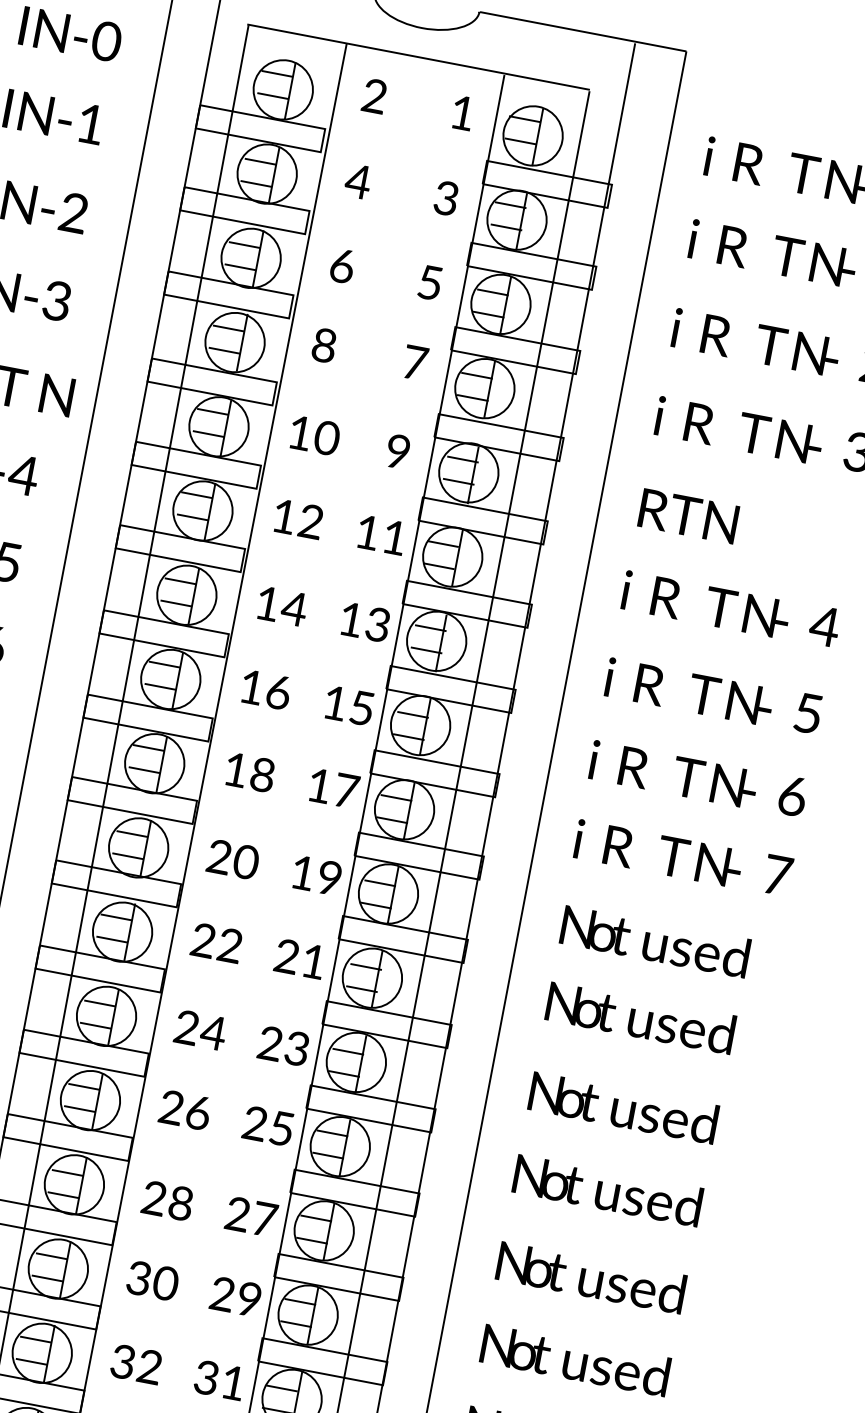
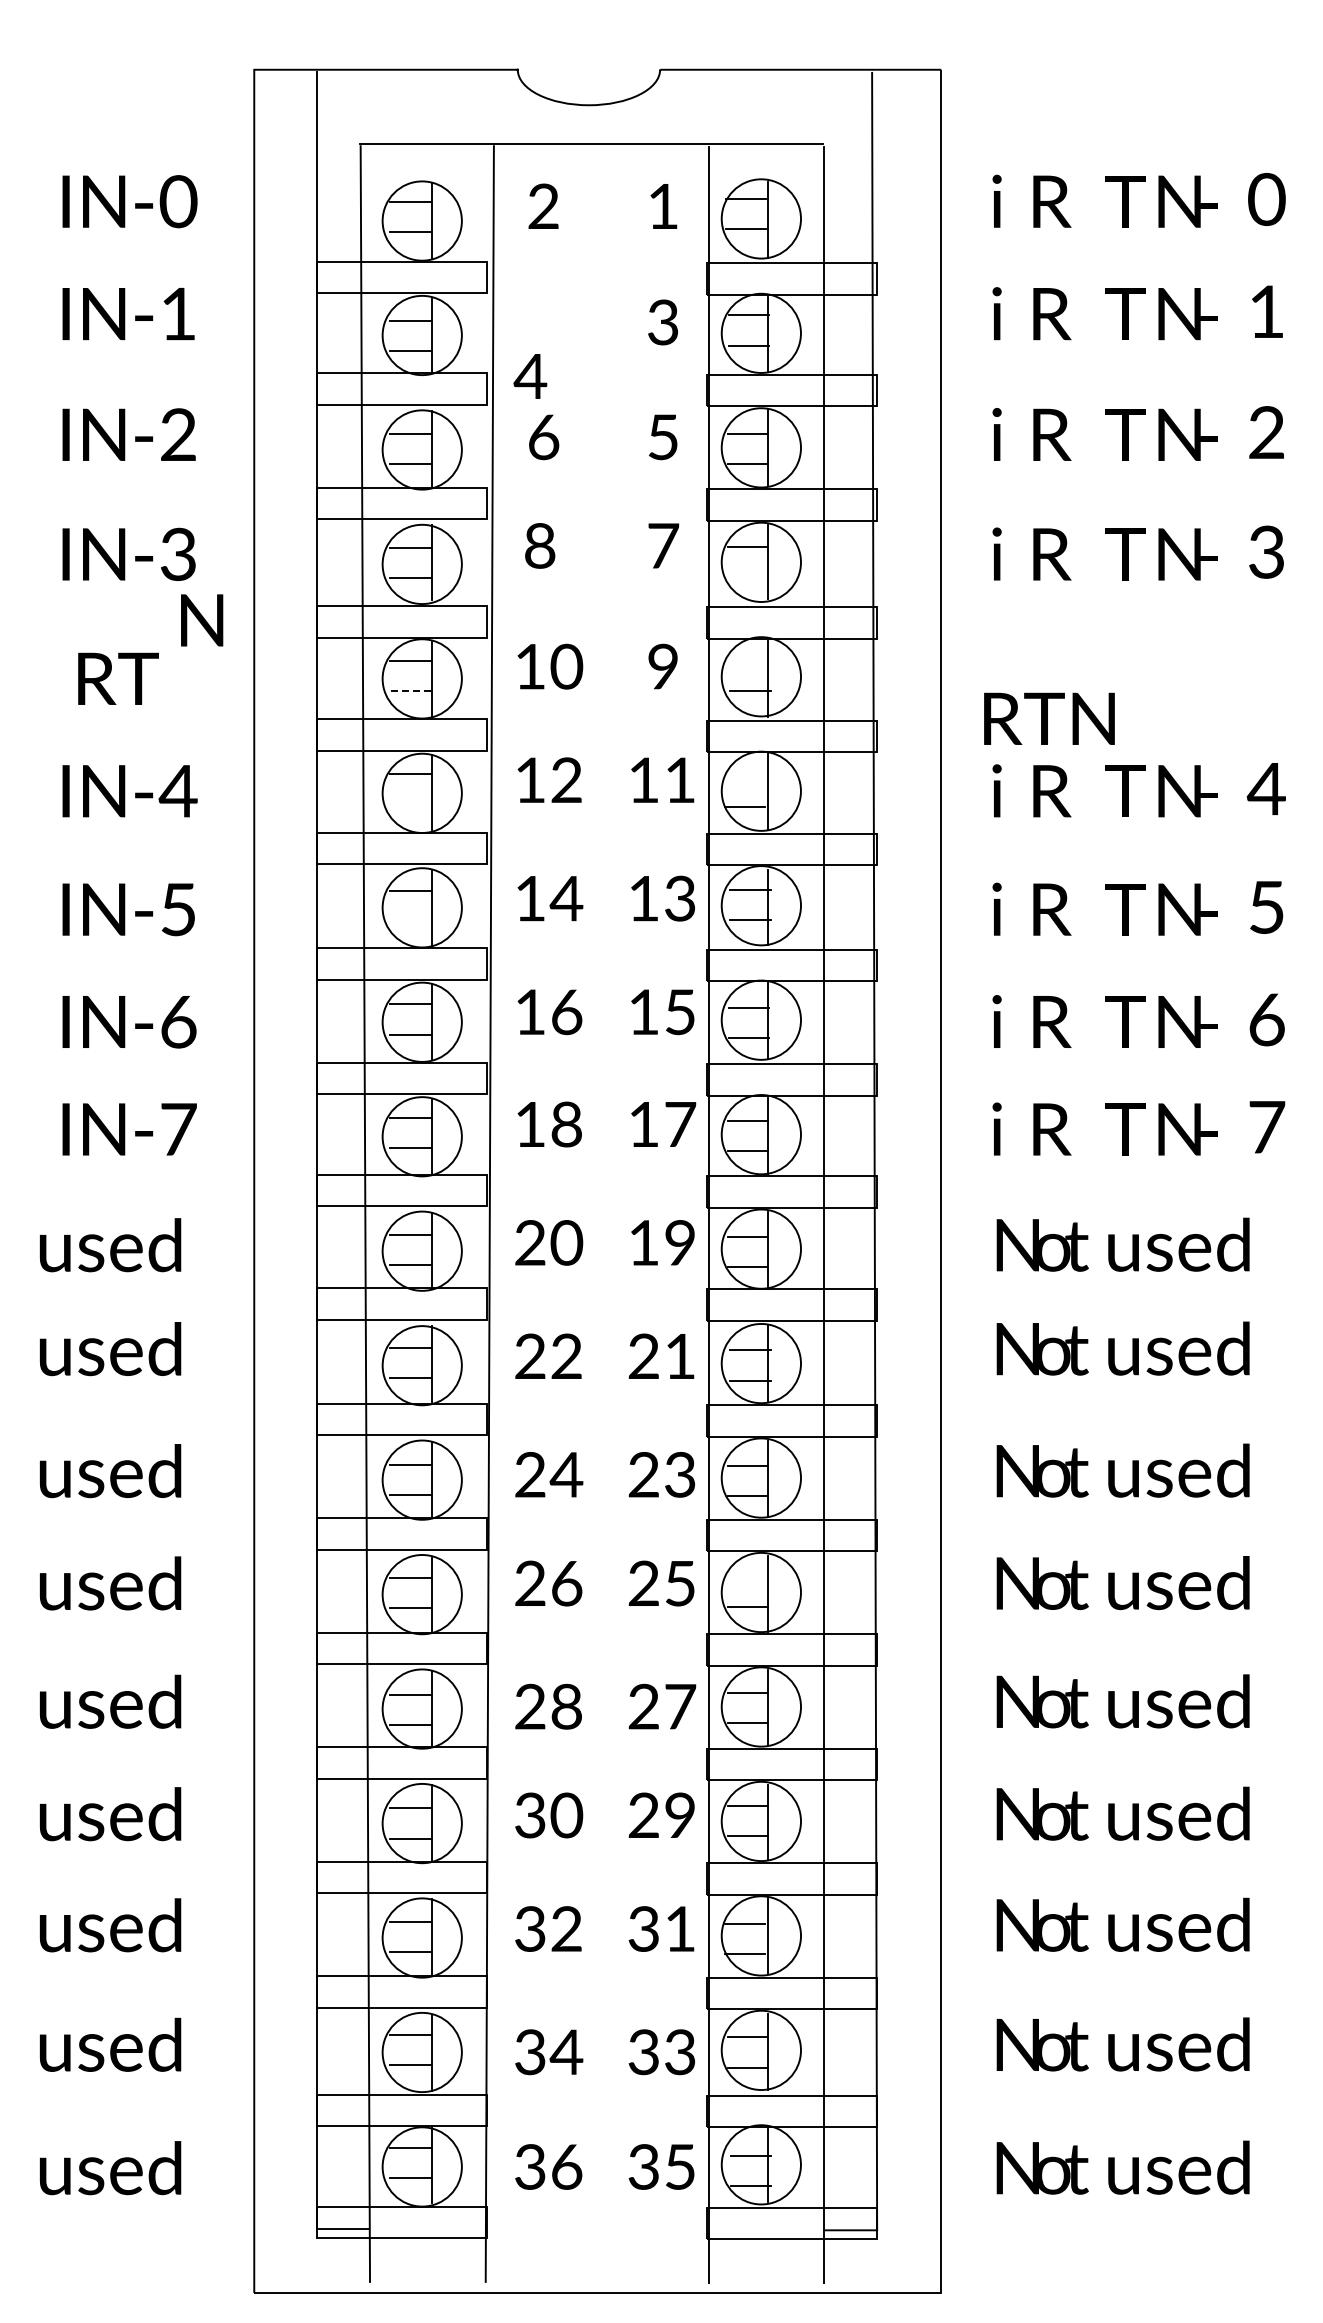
text: (358, 181) -> (530, 376), moved
text: (57, 395) -> (202, 620), moved
line: (472, 397) -> (747, 577), removed
line: (207, 434) -> (409, 691), solid -> dashed
line: (463, 459) -> (750, 660), removed
text: (688, 516) -> (1049, 718), moved
line: (192, 517) -> (410, 804), removed
line: (443, 544) -> (745, 776), removed
line: (176, 603) -> (410, 921), removed
line: (332, 1133) -> (747, 1577), removed

